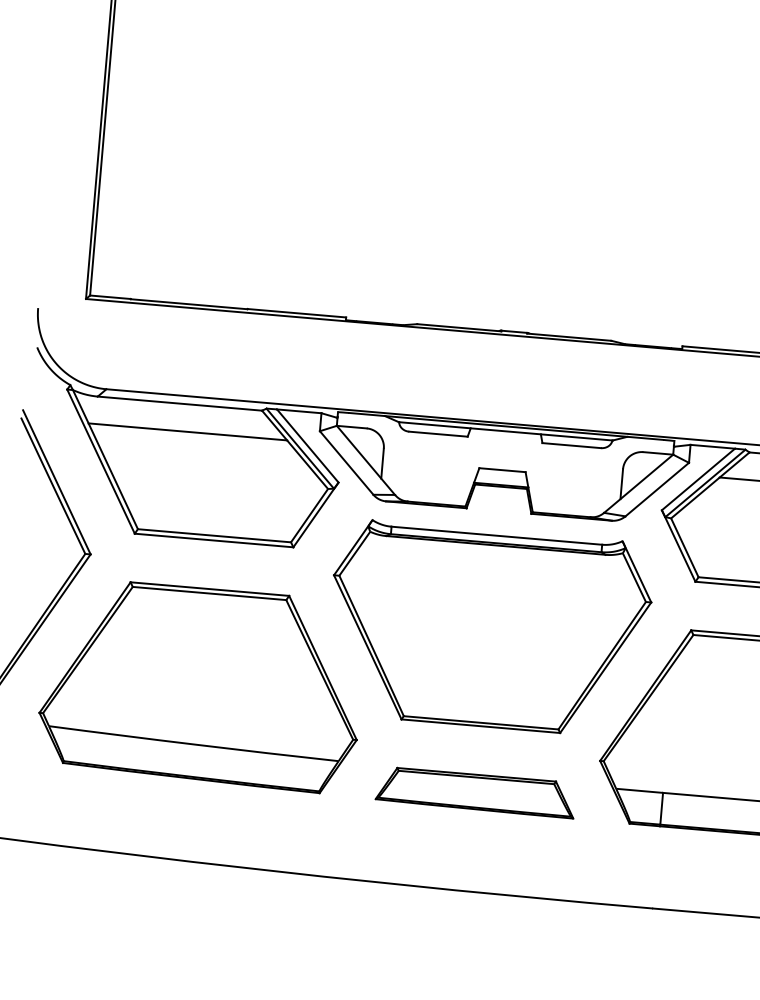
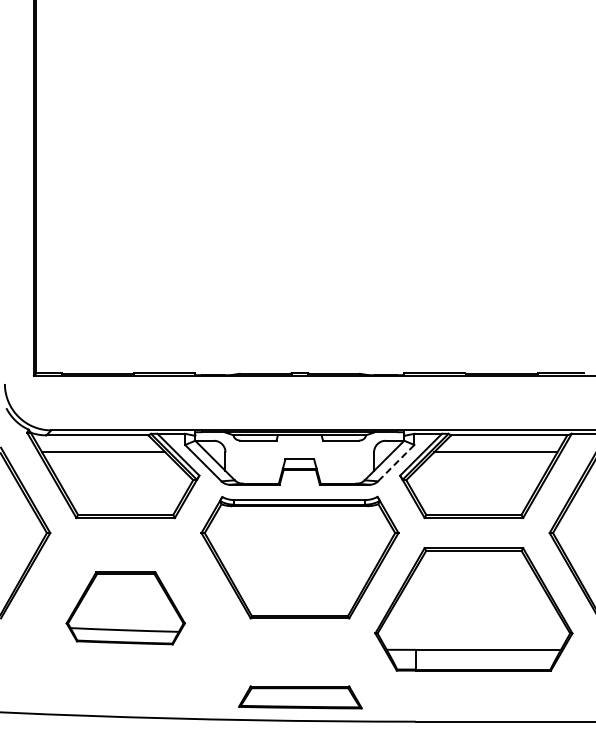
line: (657, 490) -> (396, 463), solid -> dashed
part: (201, 686) -> (125, 608), size x0.6
part: (476, 792) -> (300, 697), moved

